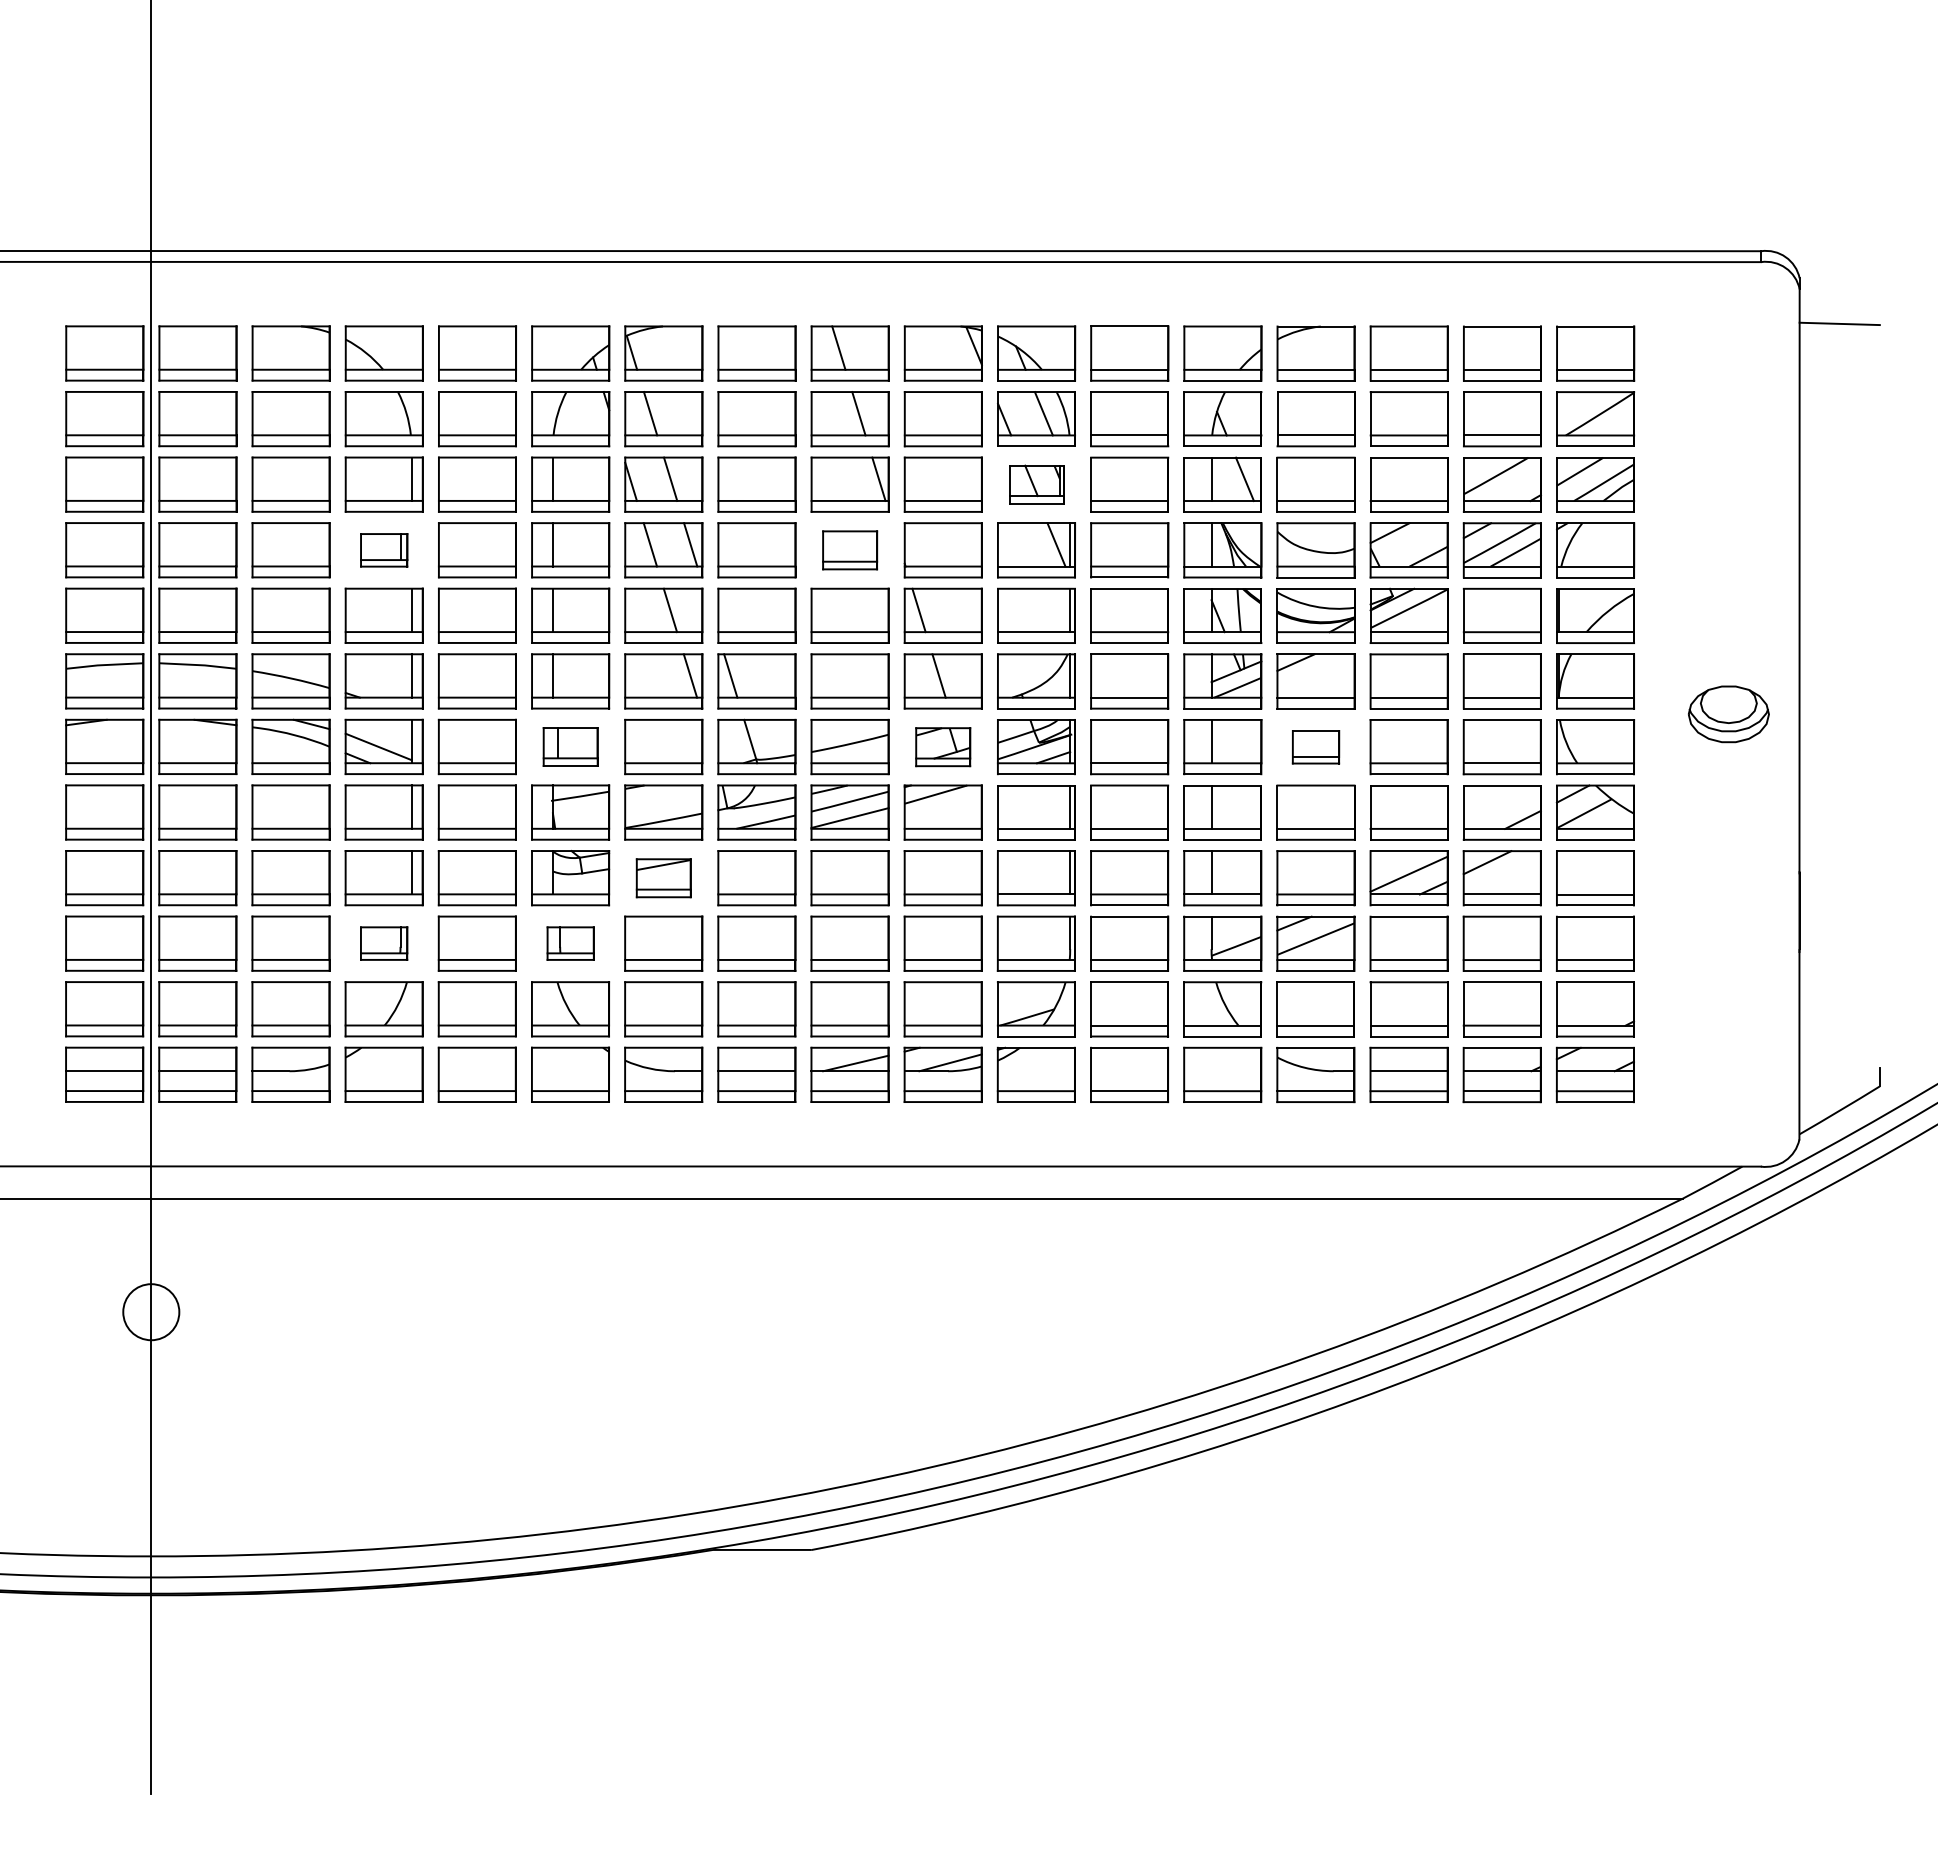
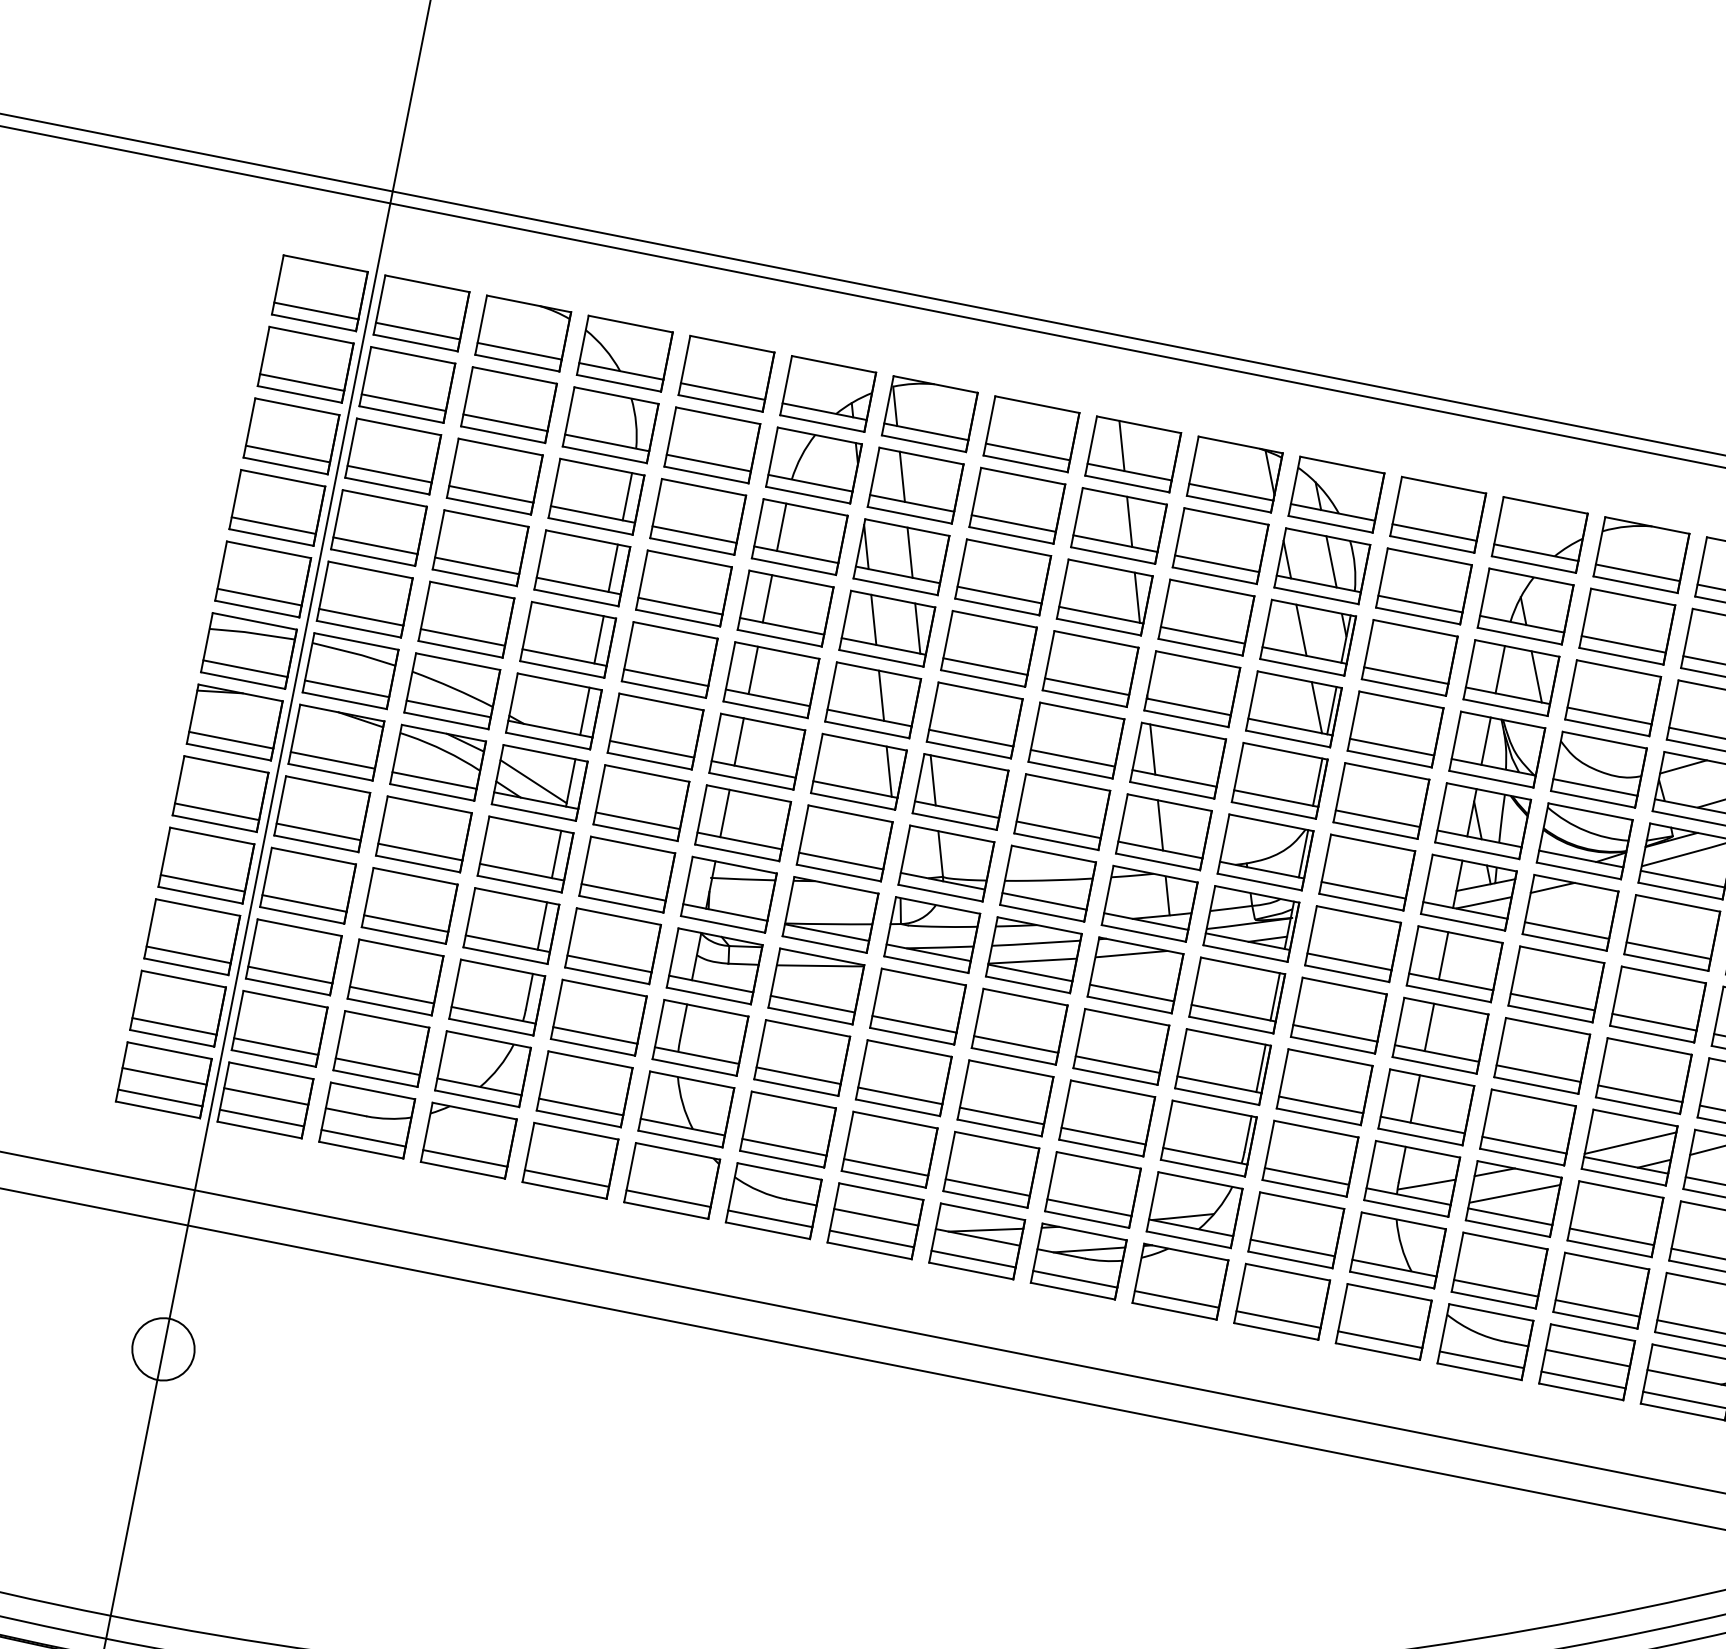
part: (1036, 484) -> (1308, 637), size x1.43
part: (383, 550) -> (581, 568), size x1.67
part: (849, 550) -> (1089, 669), size x1.43
part: (570, 746) -> (743, 822), size x1.43
part: (942, 747) -> (1148, 904), size x1.43
part: (1315, 747) -> (1555, 984), size x1.67
part: (663, 878) -> (816, 986), size x1.43
part: (383, 943) -> (496, 997), size x1.67
part: (570, 943) -> (700, 1037), size x1.67

